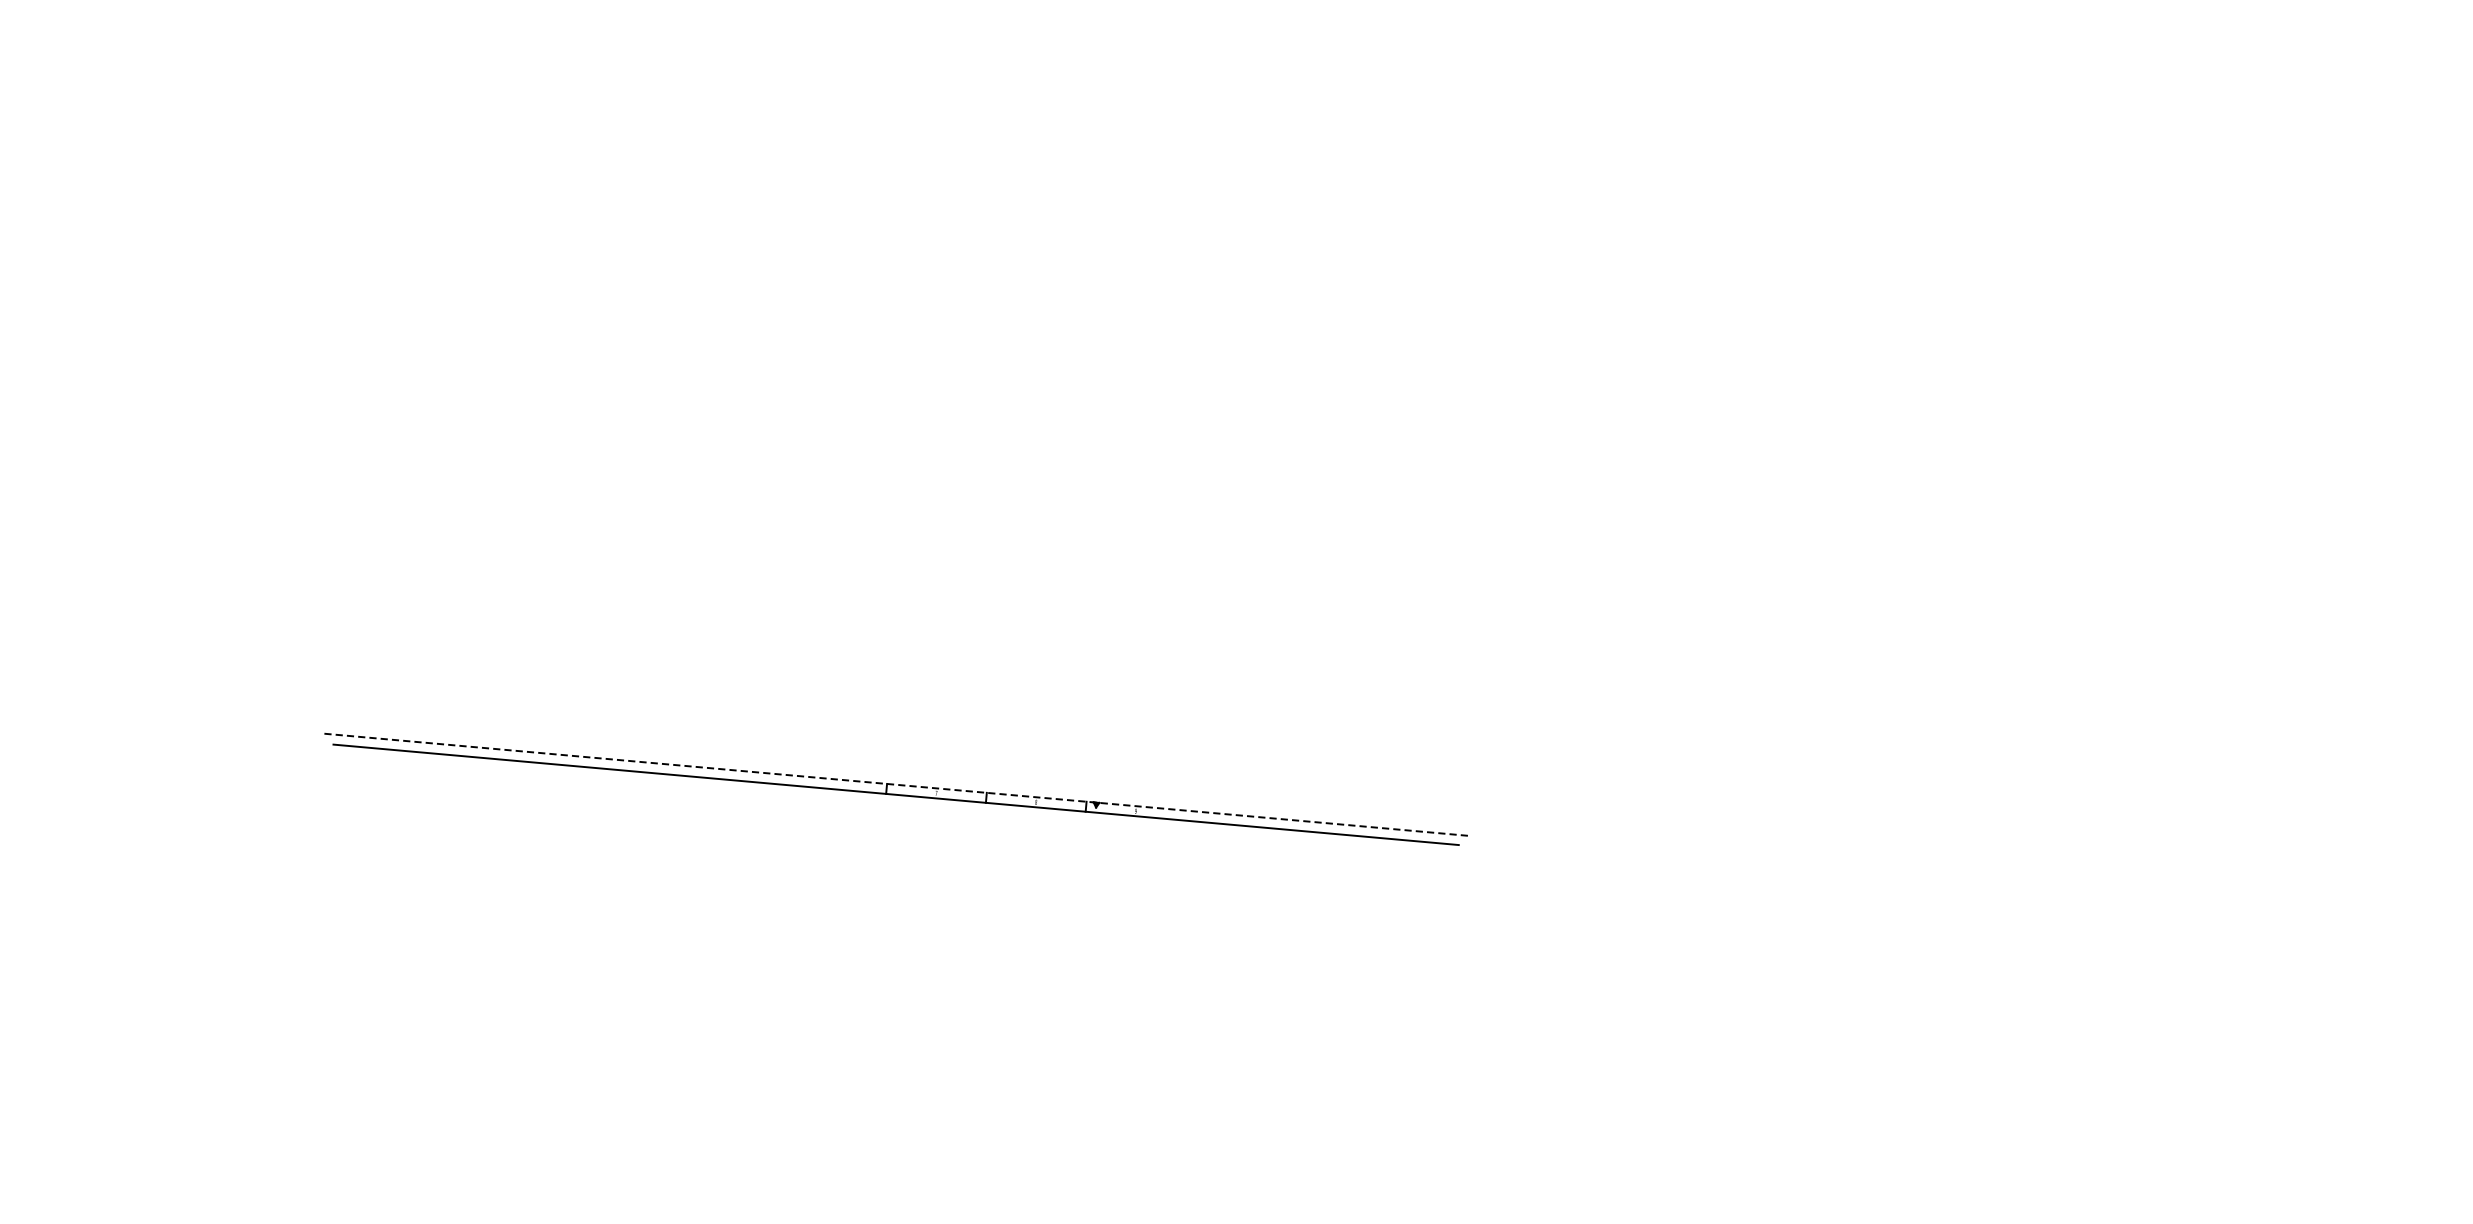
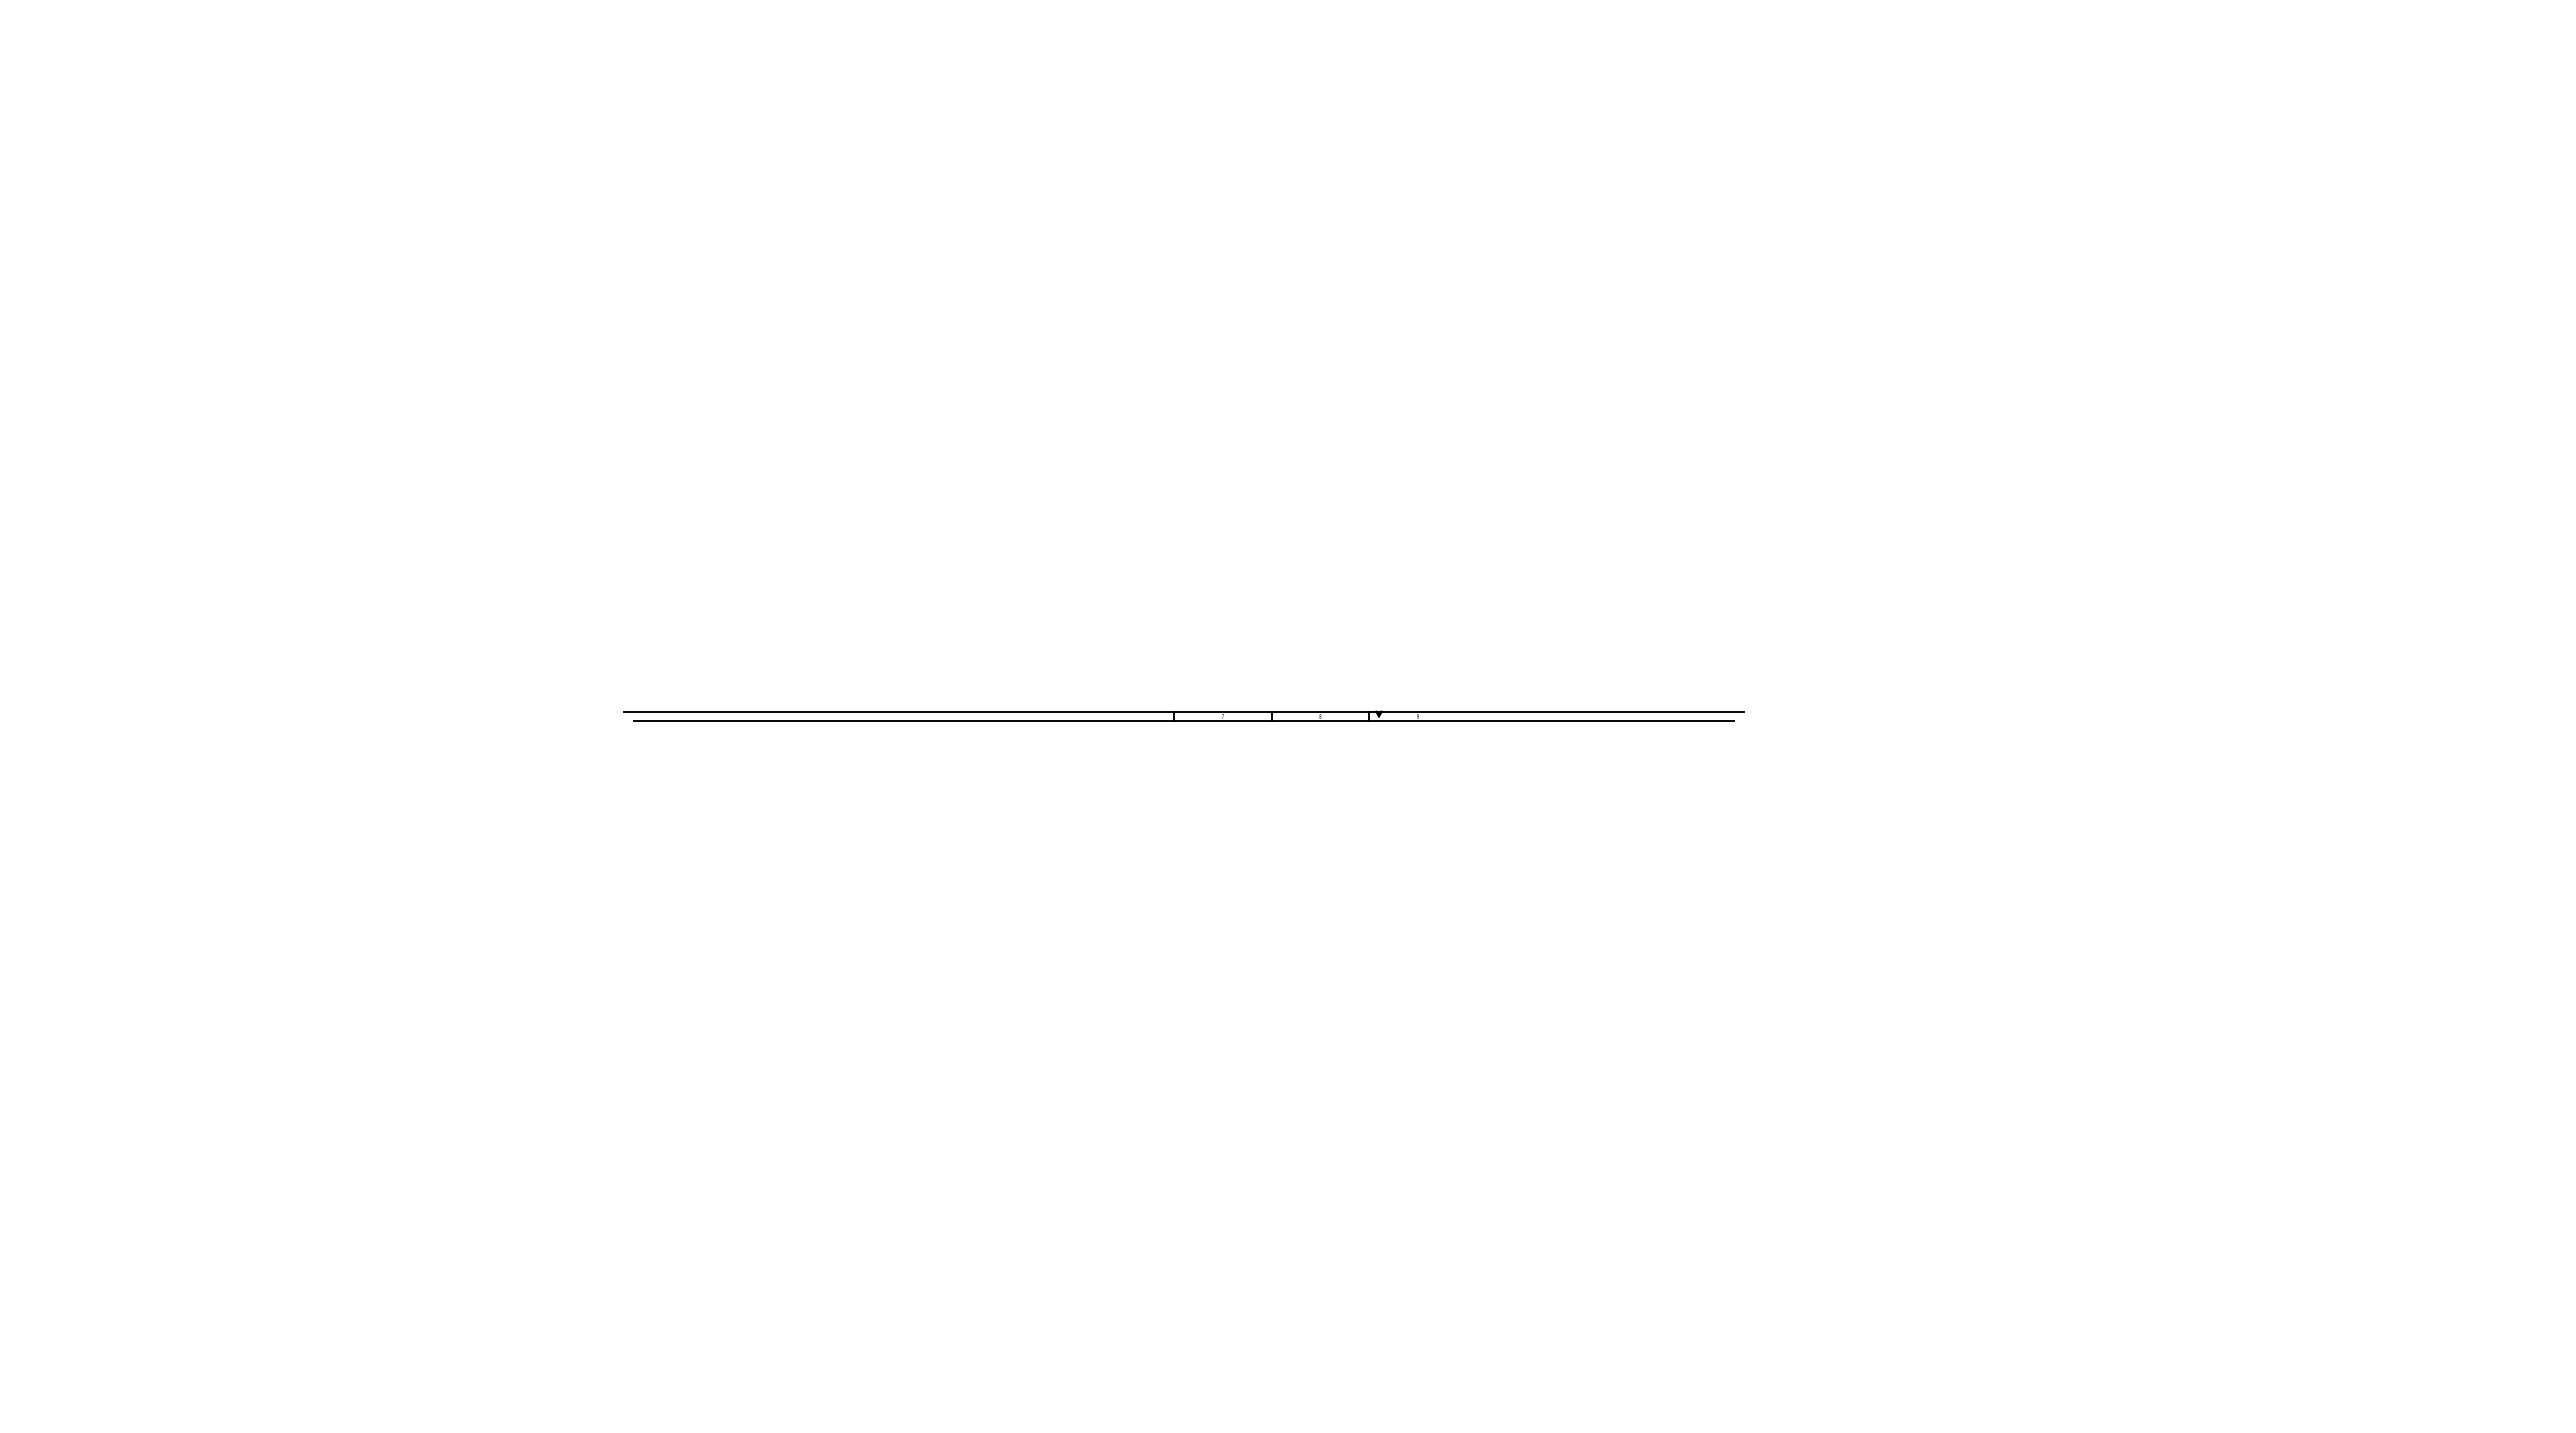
line: (896, 784) -> (1183, 711), dashed -> solid

